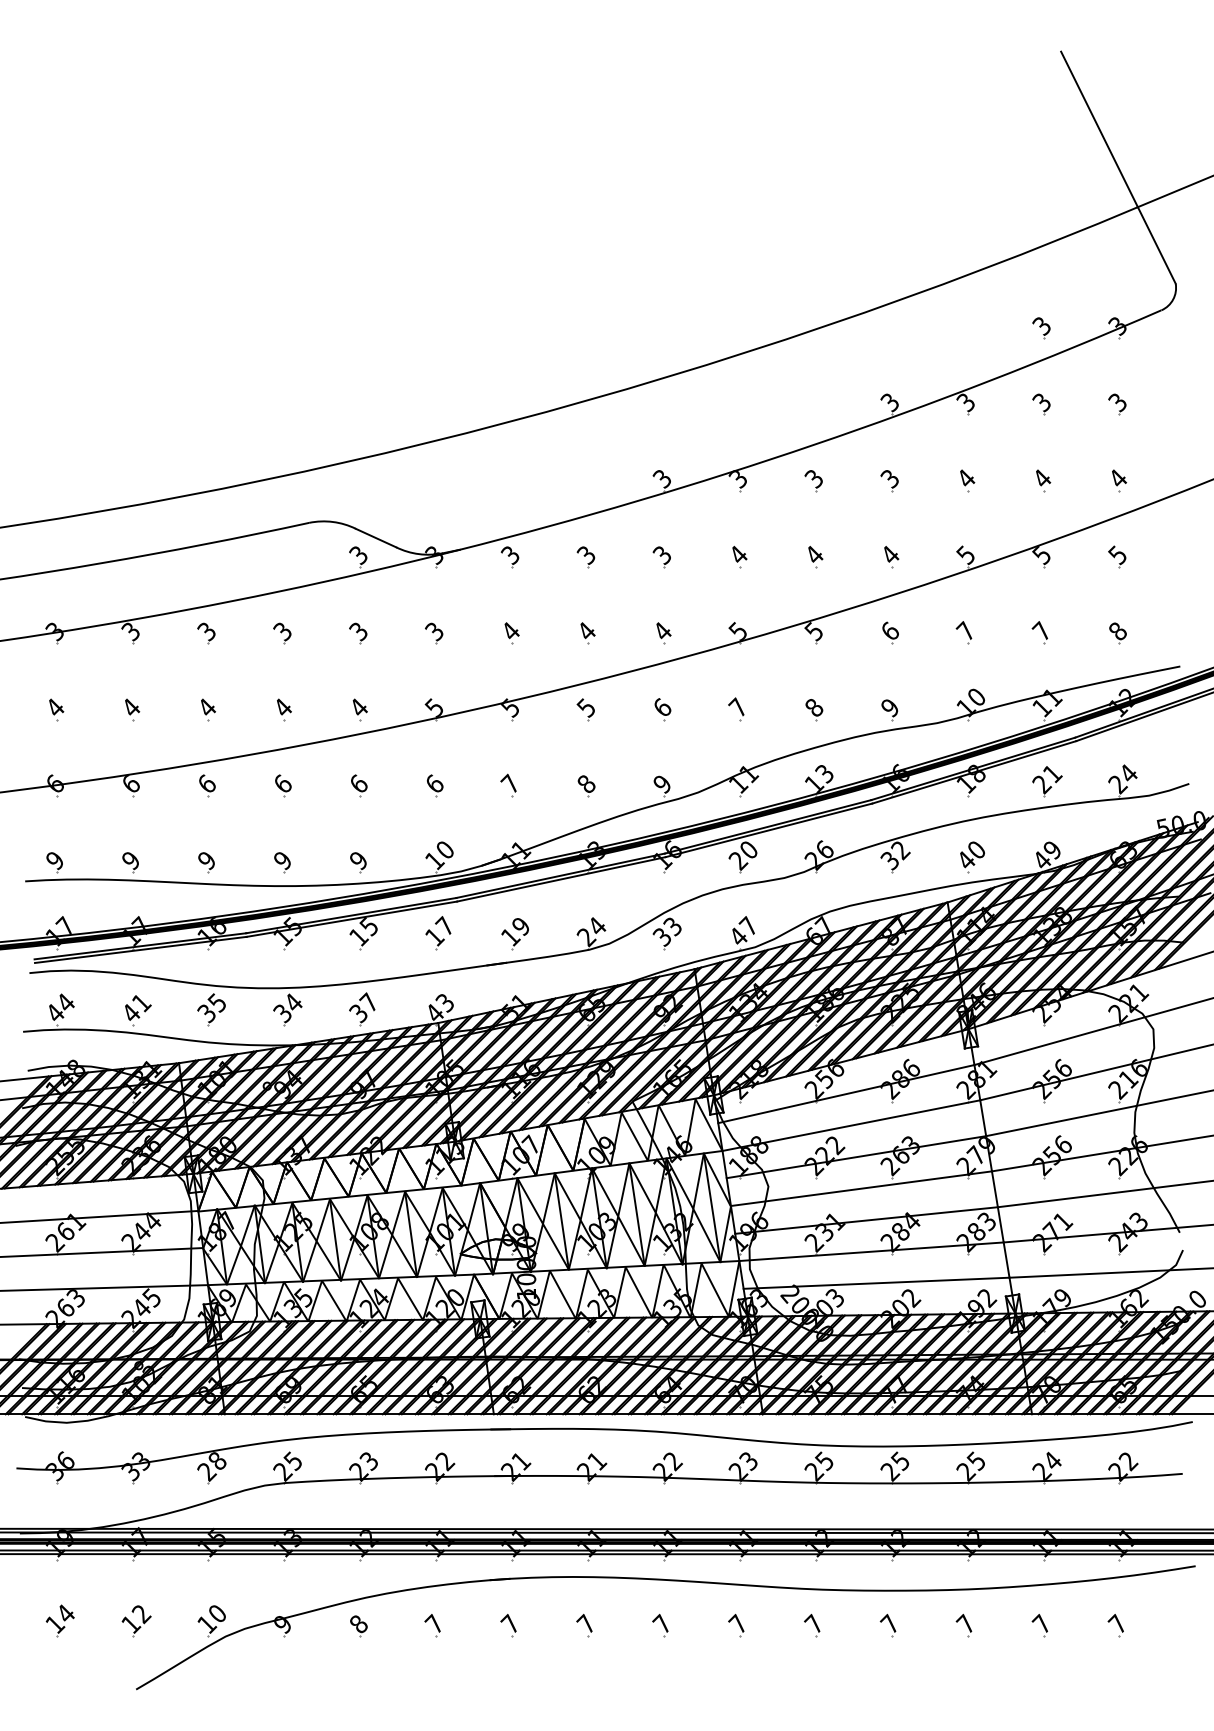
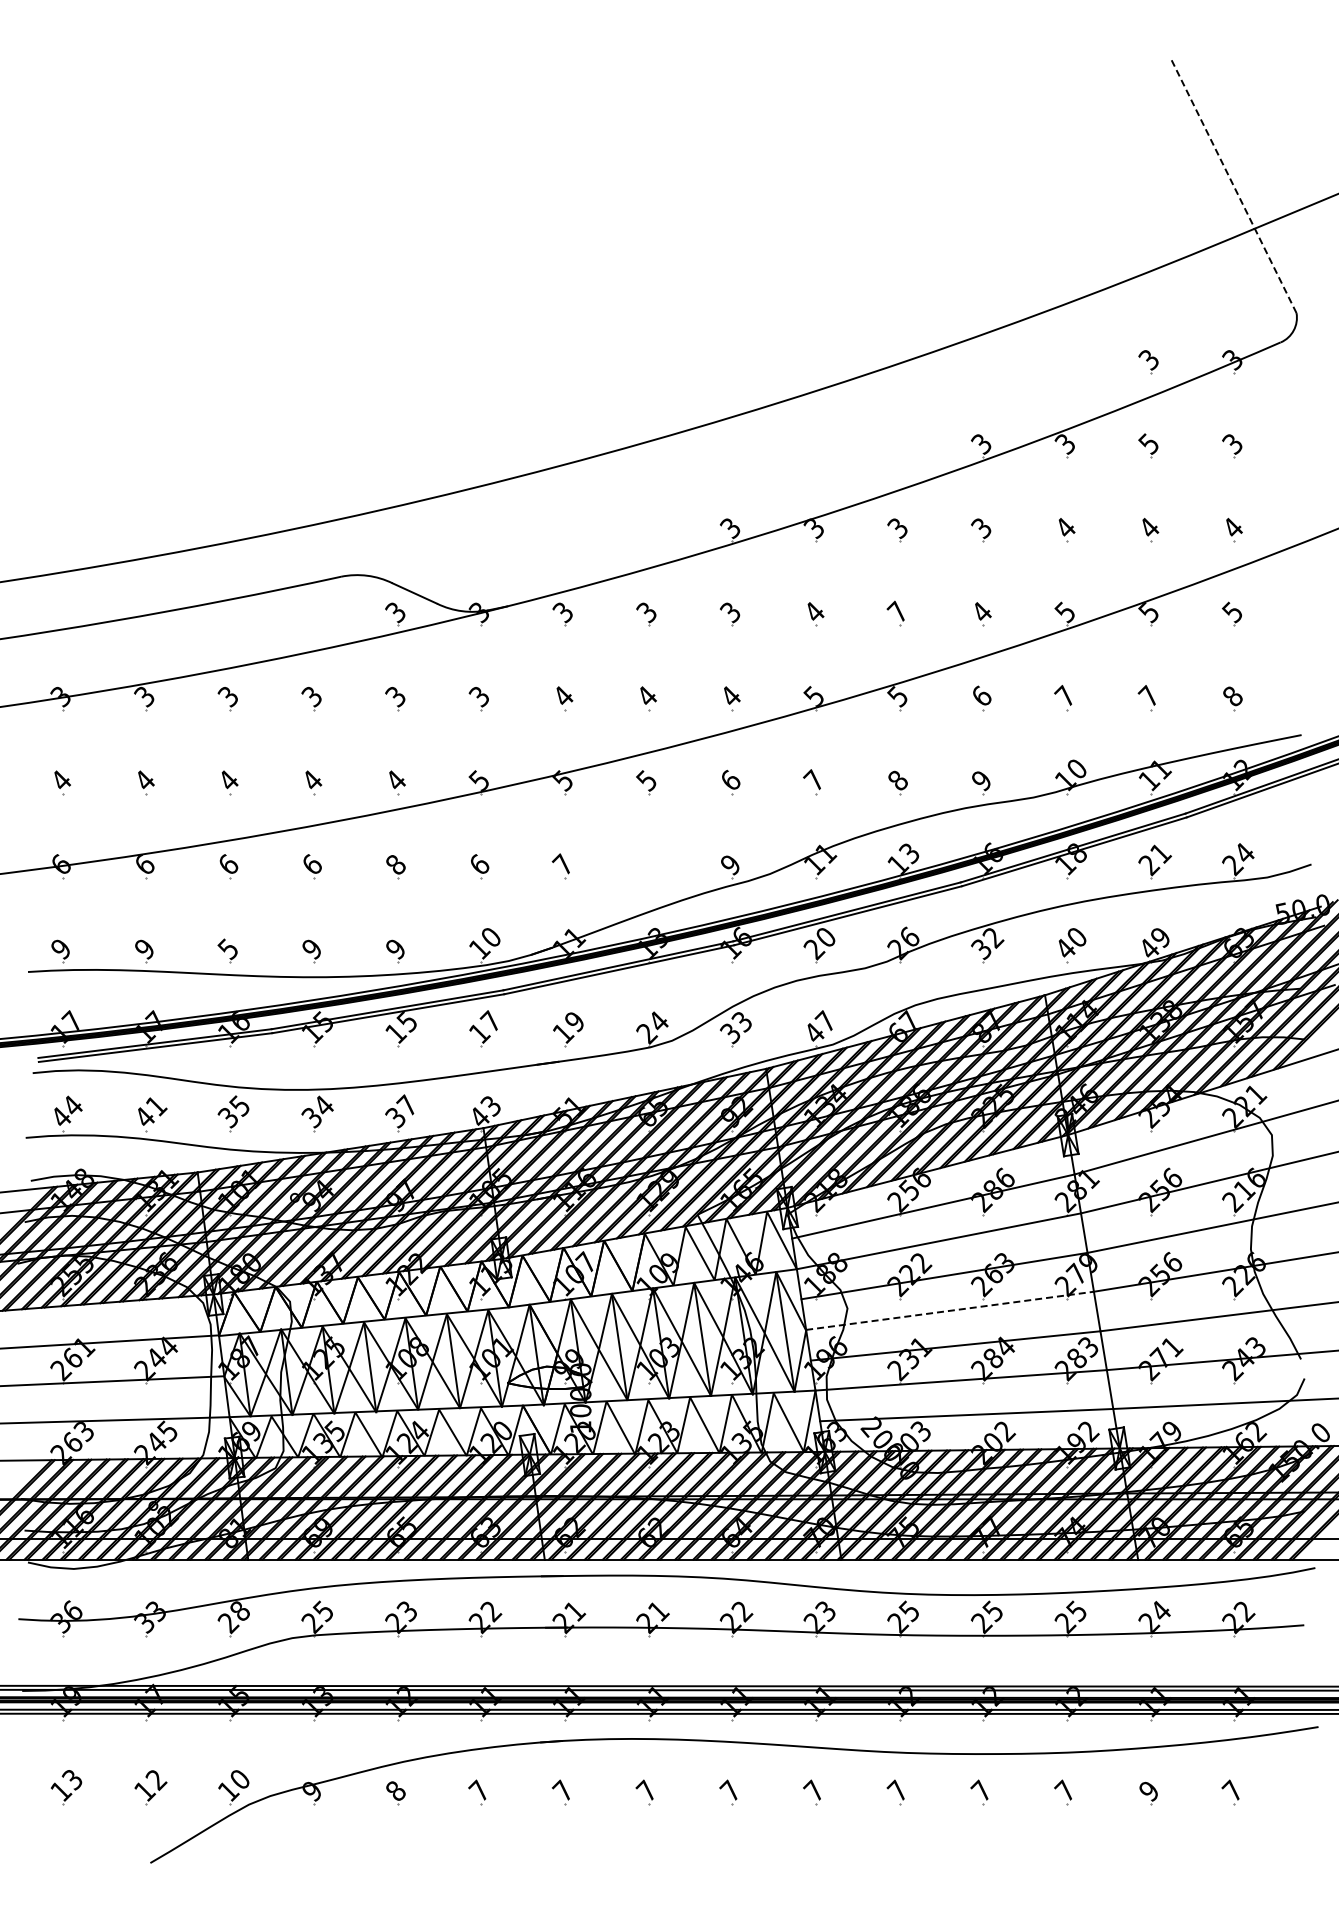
line: (1118, 168) -> (1233, 185), solid -> dashed
text: (1041, 402) -> (1148, 443), 3 -> 5
text: (813, 553) -> (897, 610), 4 -> 7
text: (358, 783) -> (395, 864), 6 -> 8
part: (586, 786) -> (646, 867), removed
text: (206, 860) -> (227, 949), 9 -> 5
line: (861, 1188) -> (950, 1310), solid -> dashed
text: (64, 1613) -> (71, 1779), 14 -> 13
text: (1040, 1623) -> (1147, 1790), 7 -> 9

